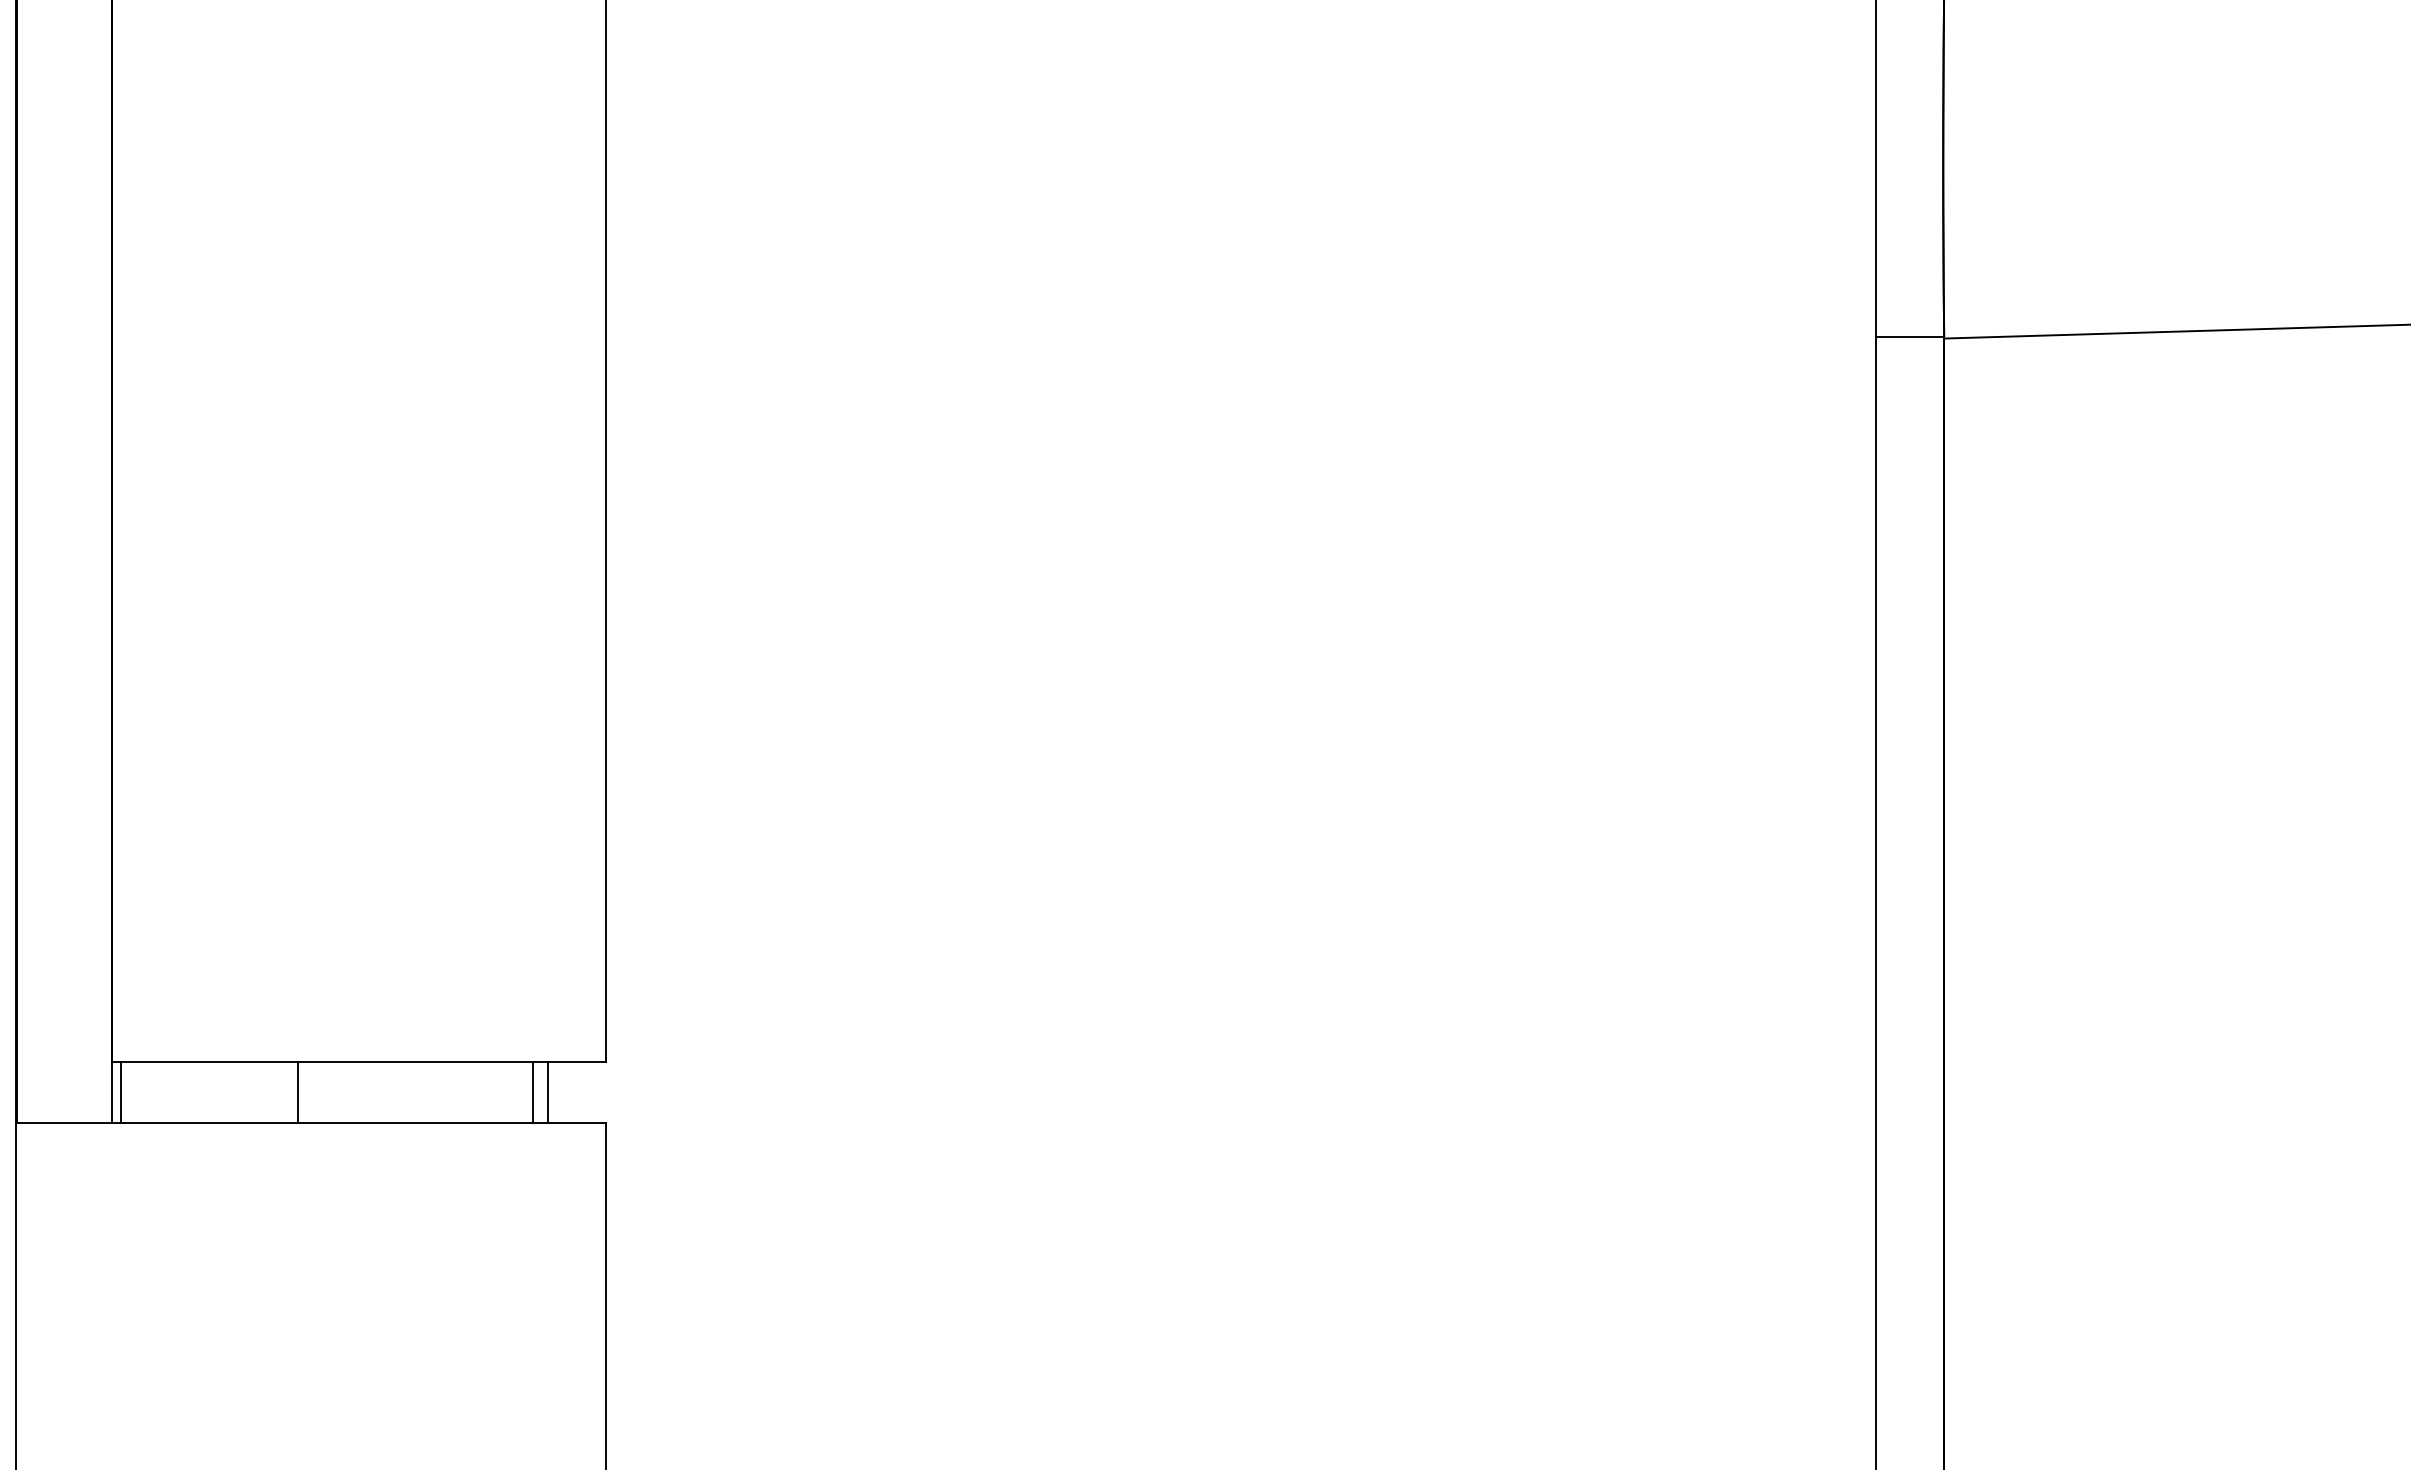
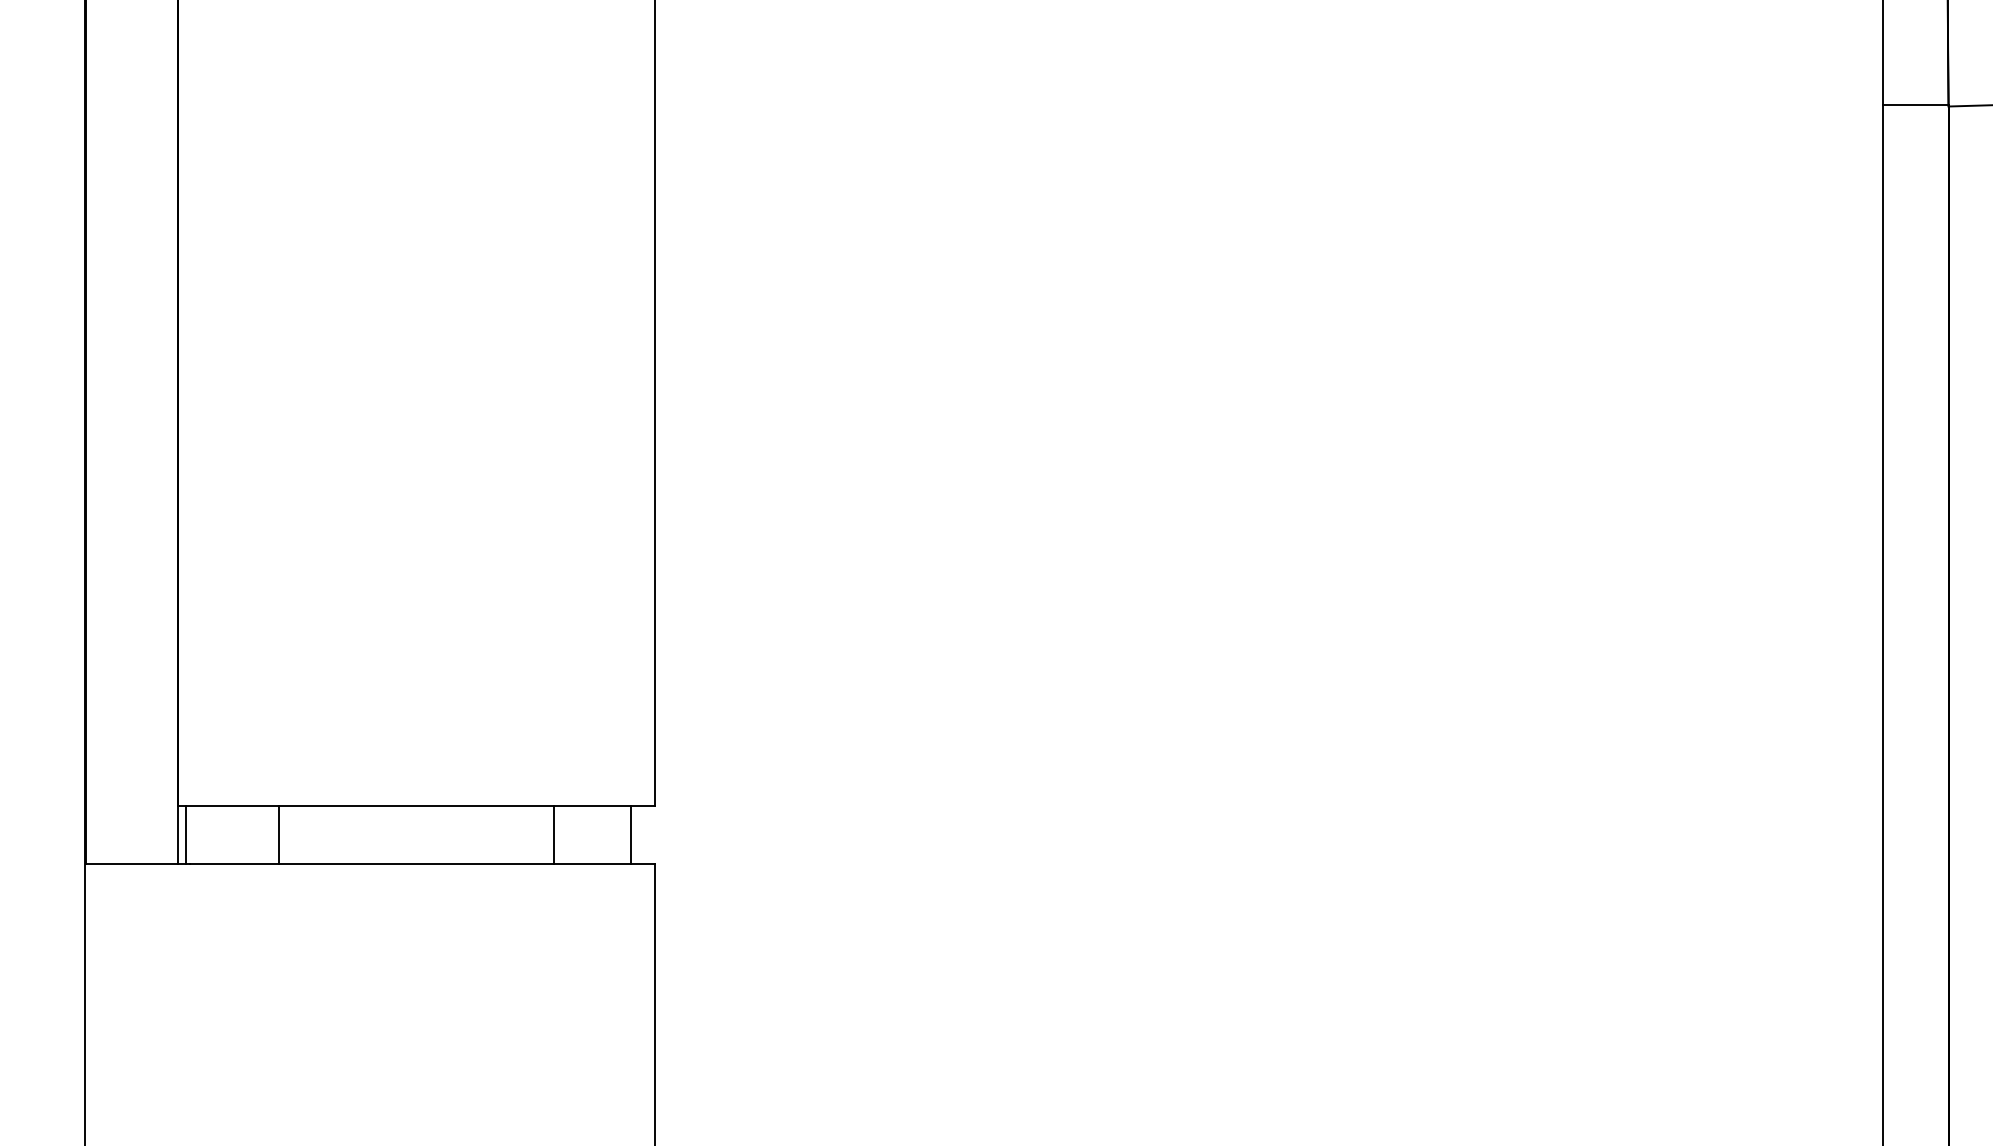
line: (297, 1092) -> (278, 835), moved
line: (532, 1092) -> (630, 835), moved
line: (547, 1092) -> (553, 835), moved

